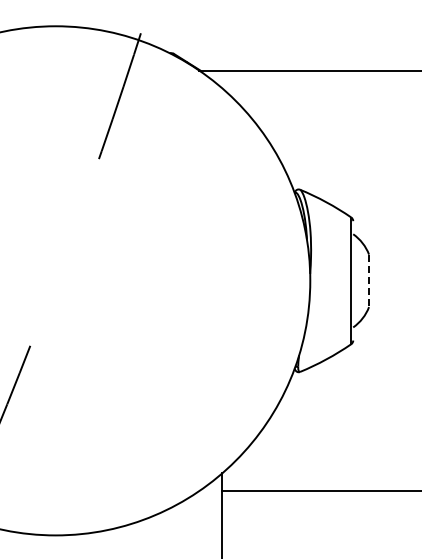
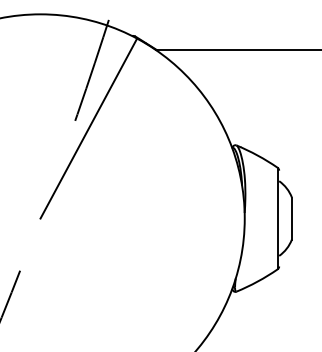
line: (115, 168) -> (88, 128), added
line: (369, 281) -> (292, 219), dashed -> solid

